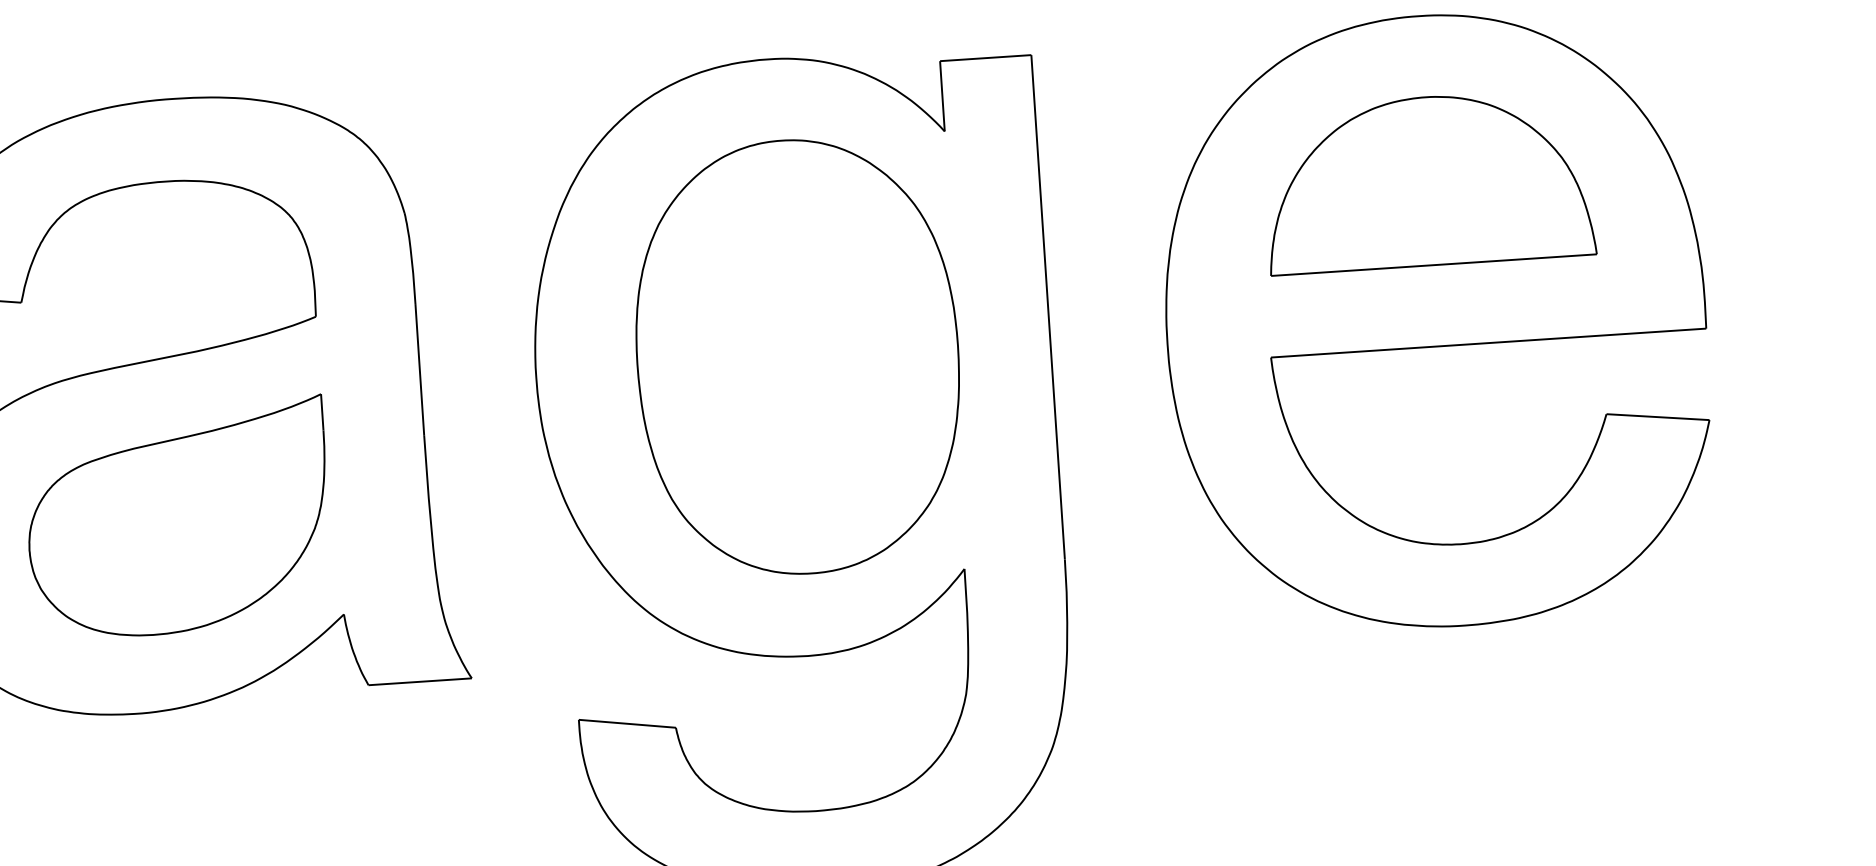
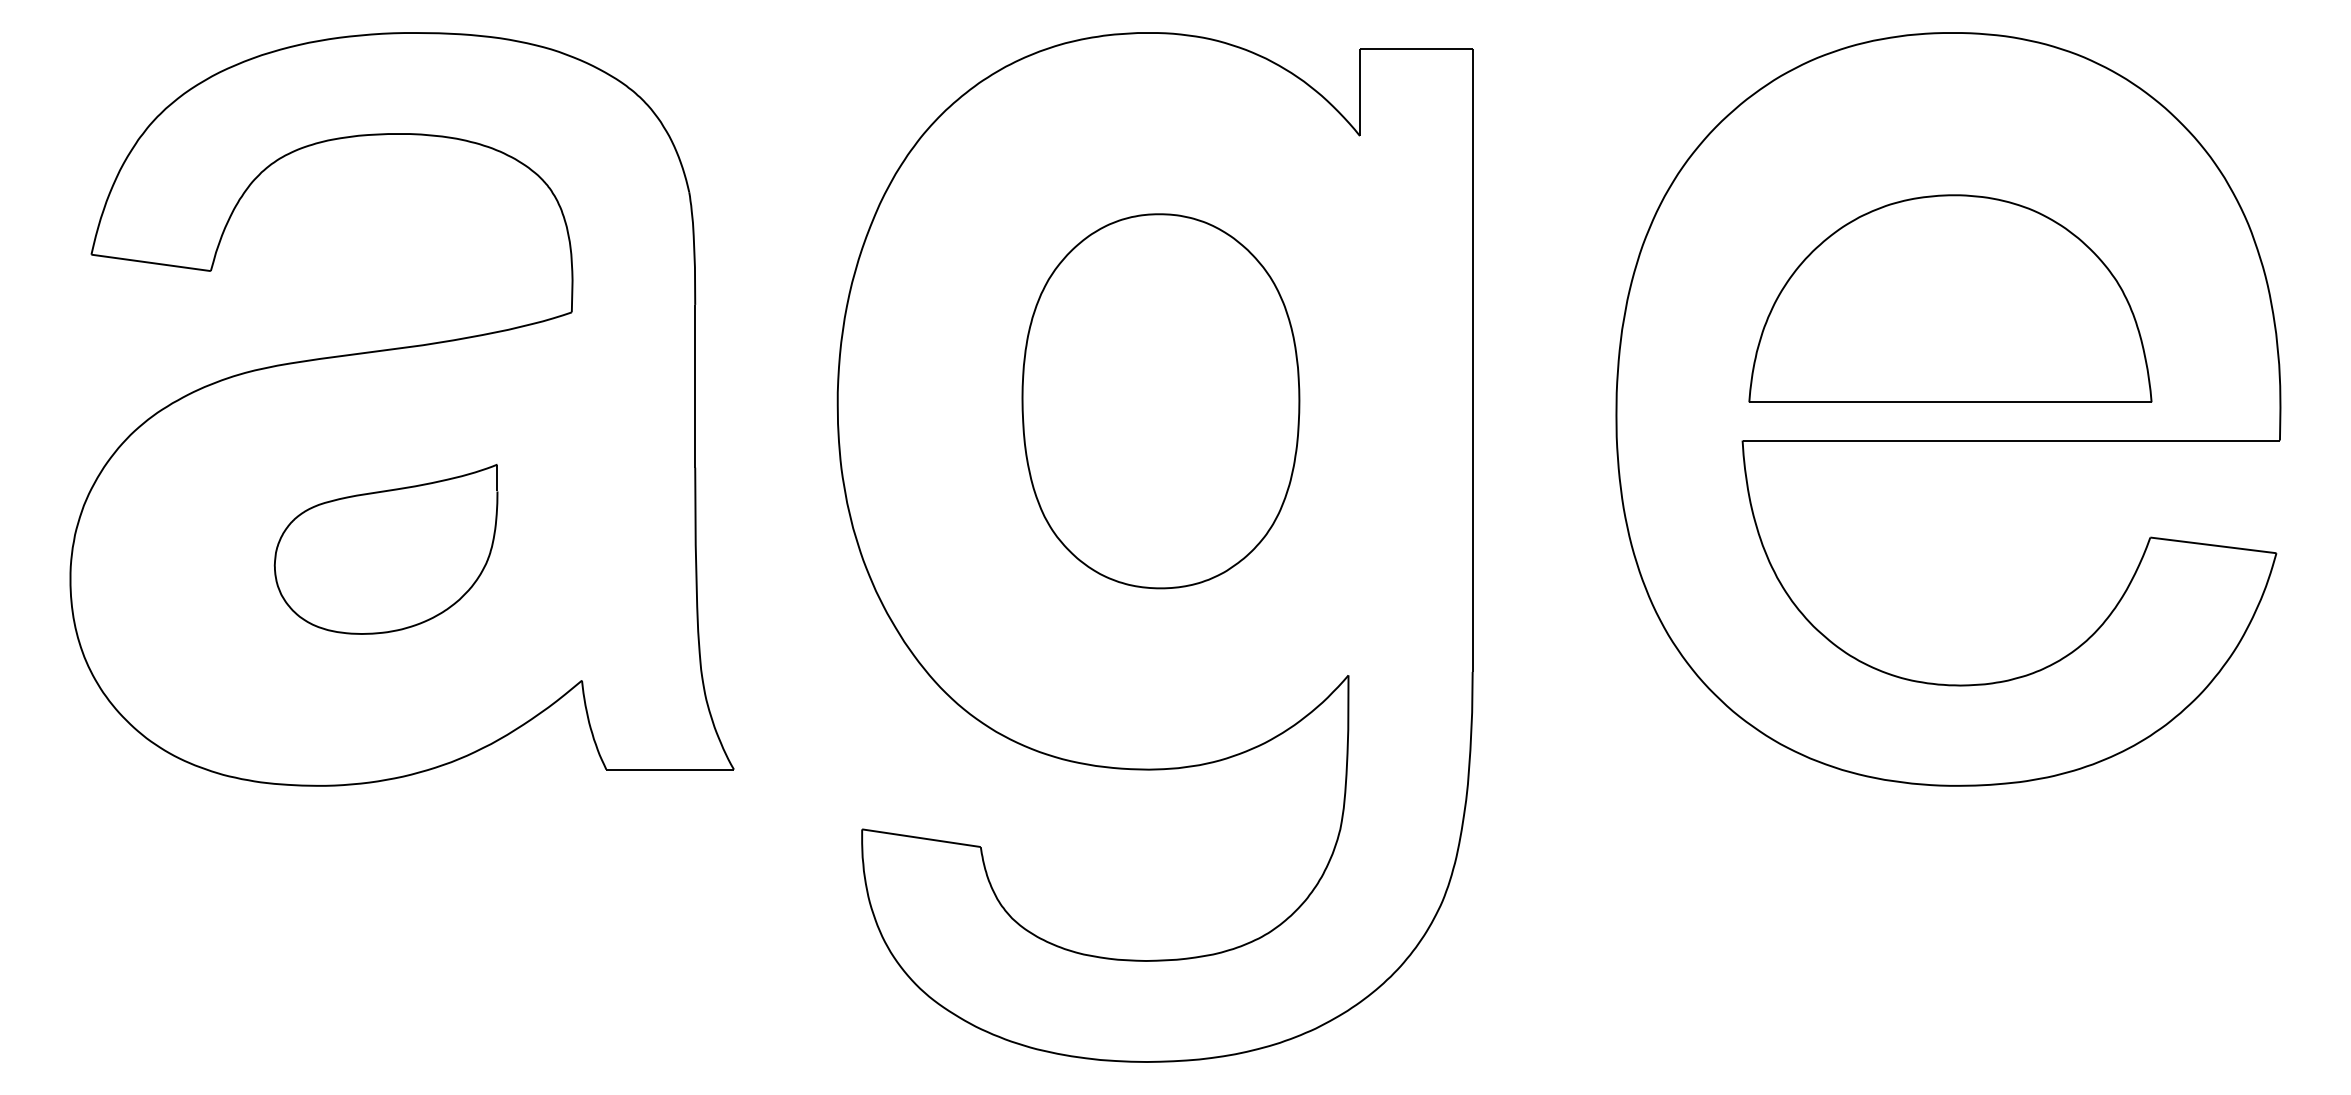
part: (1428, 181) -> (1950, 298), moved
part: (797, 357) -> (1160, 401), size x0.7
part: (177, 518) -> (385, 549), size x0.6

